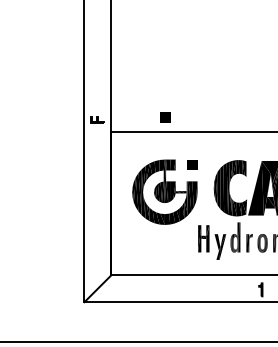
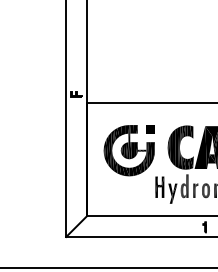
part: (165, 118) -> (129, 92), removed

